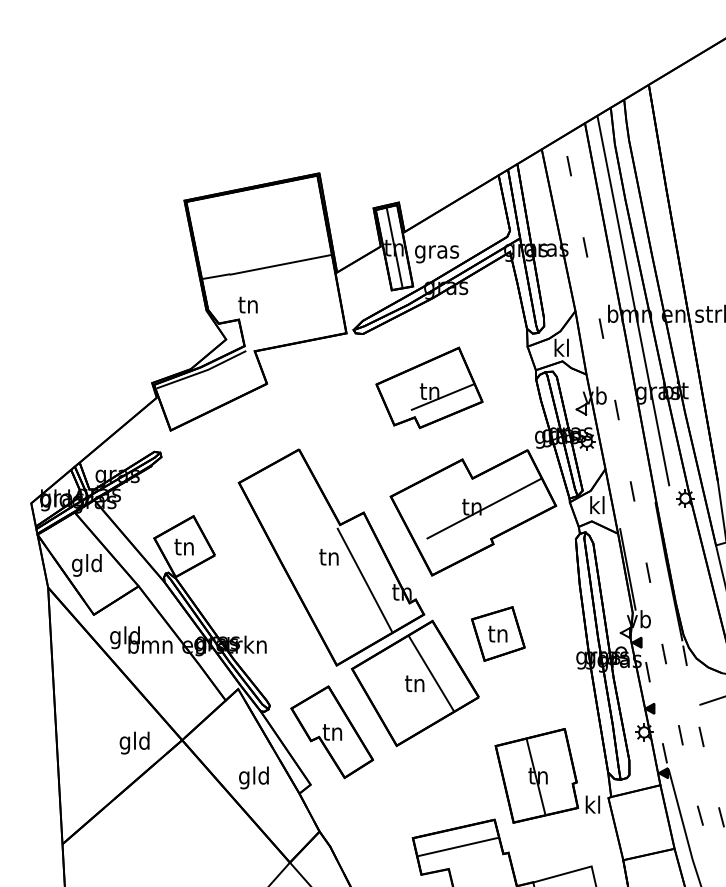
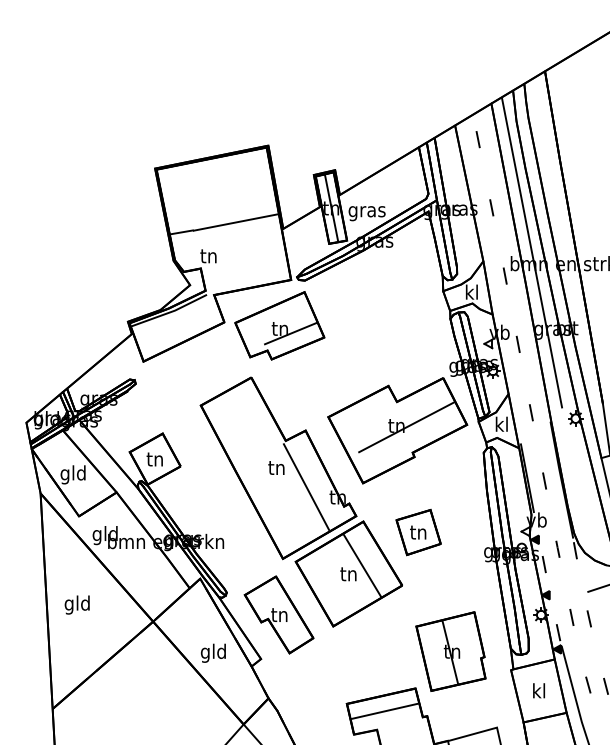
part: (429, 387) -> (279, 325), moved
text: (133, 742) -> (76, 604), moved
text: (592, 804) -> (538, 690), moved

